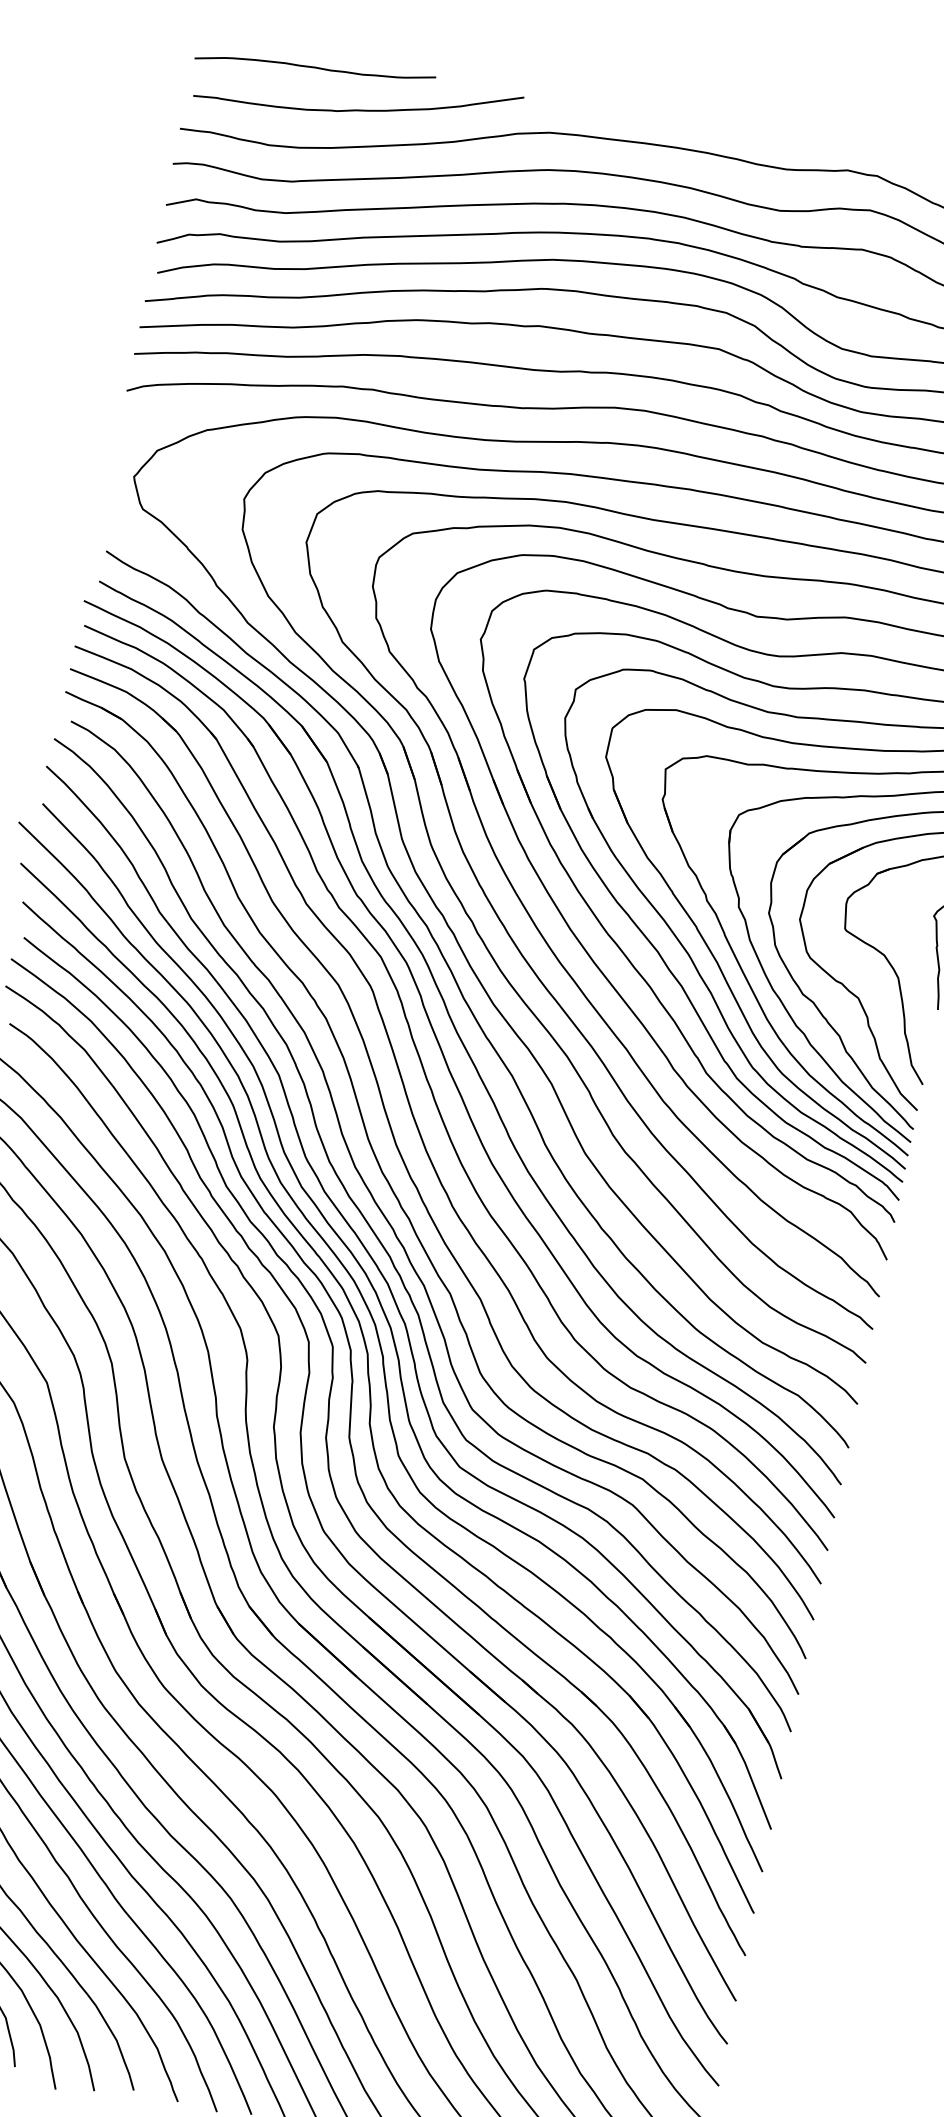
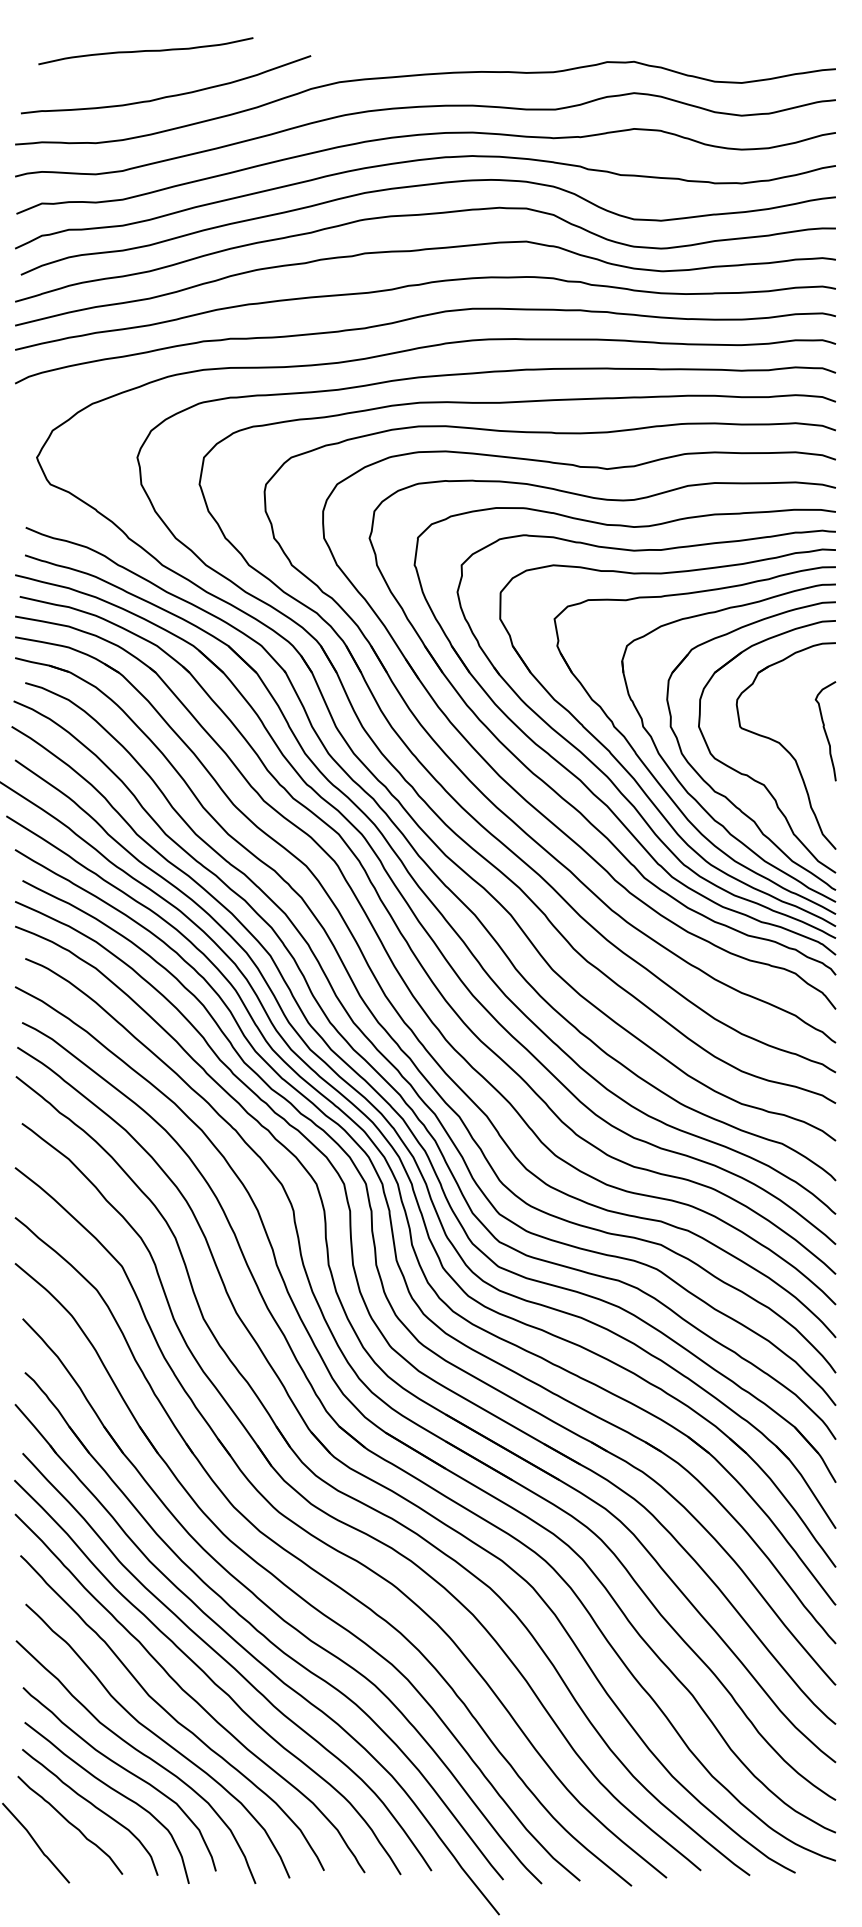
curve: (314, 68) -> (145, 51), moved

